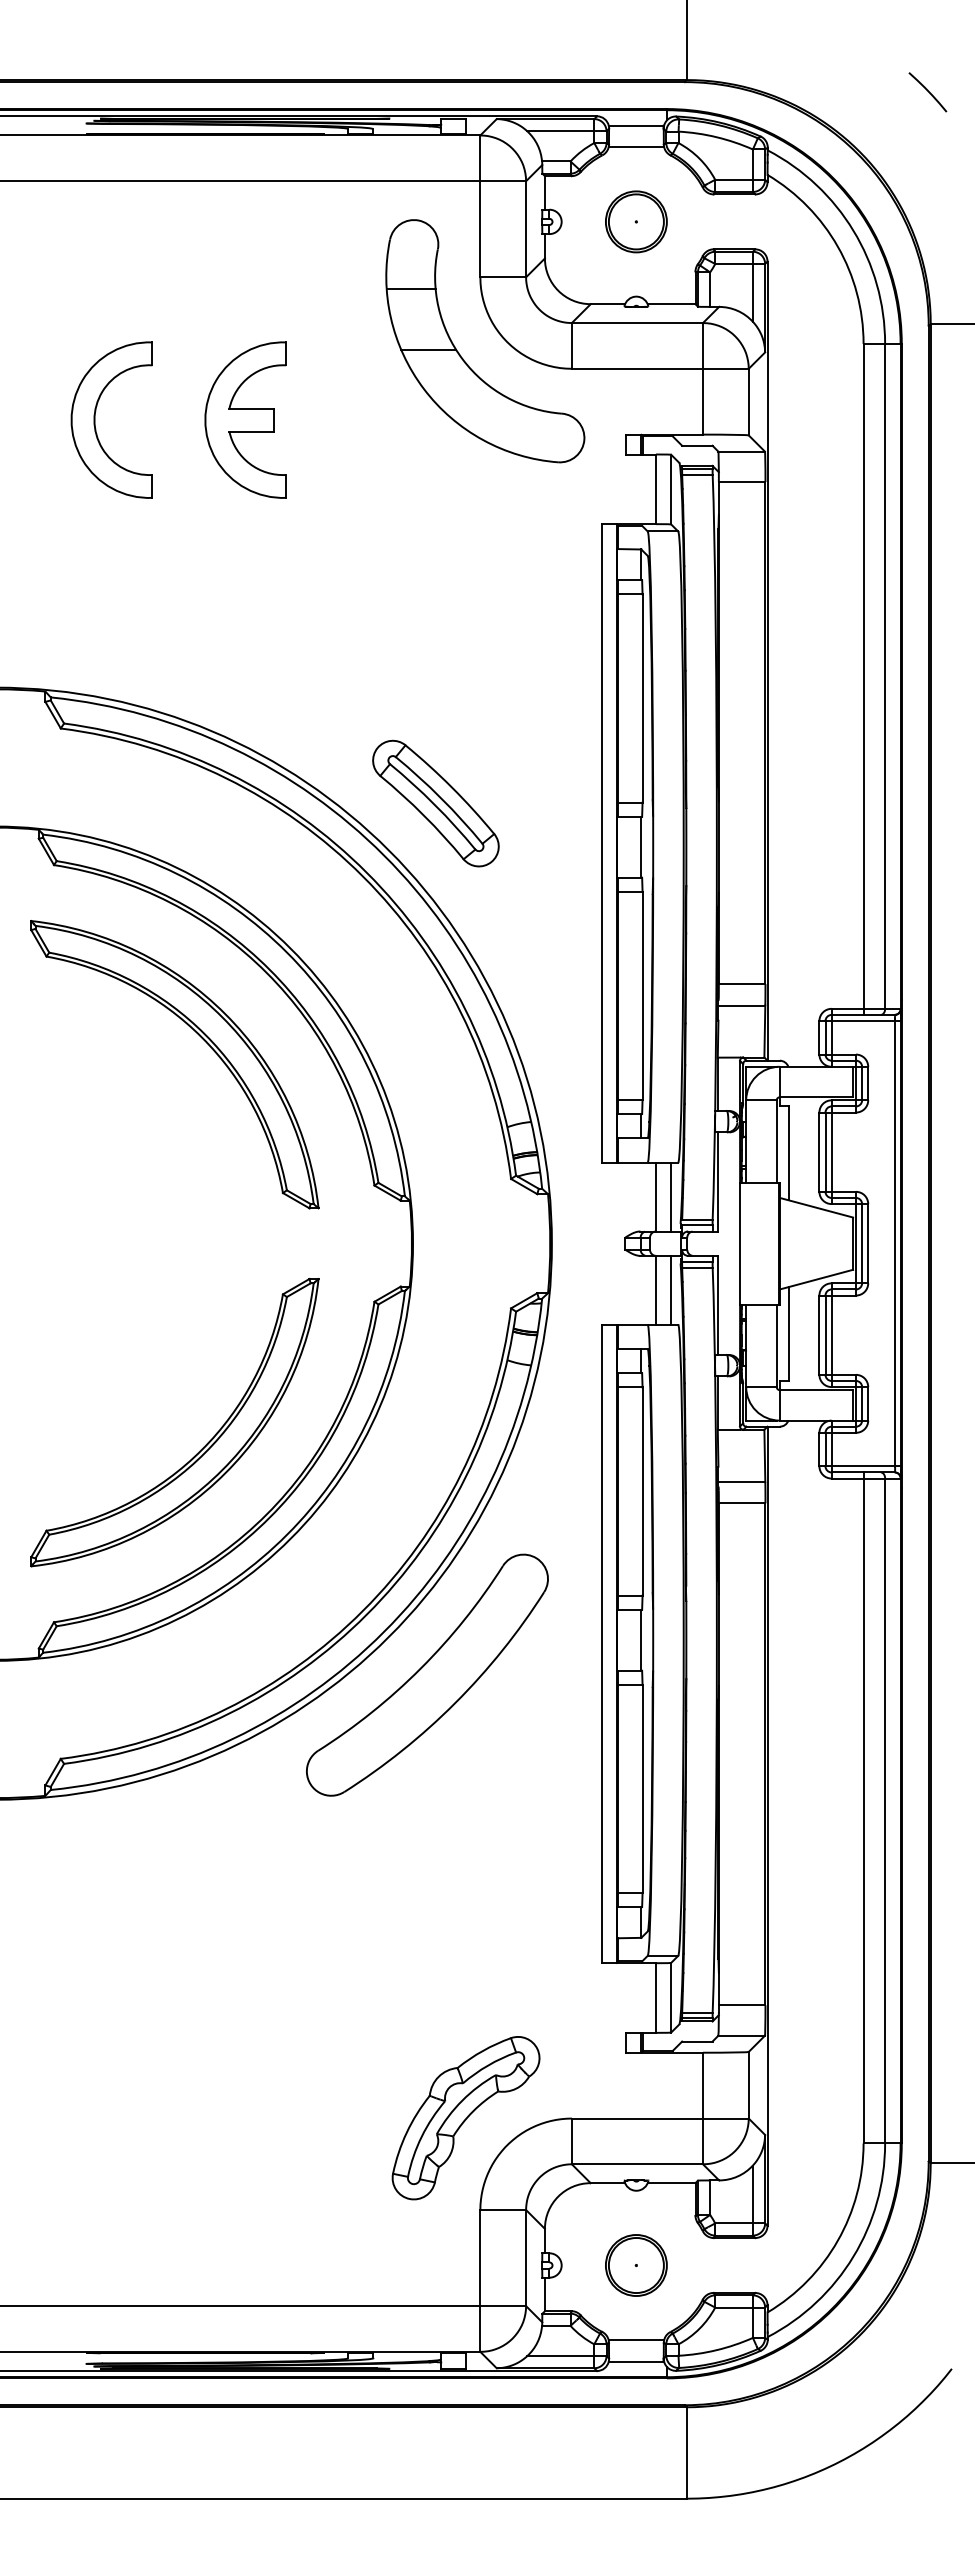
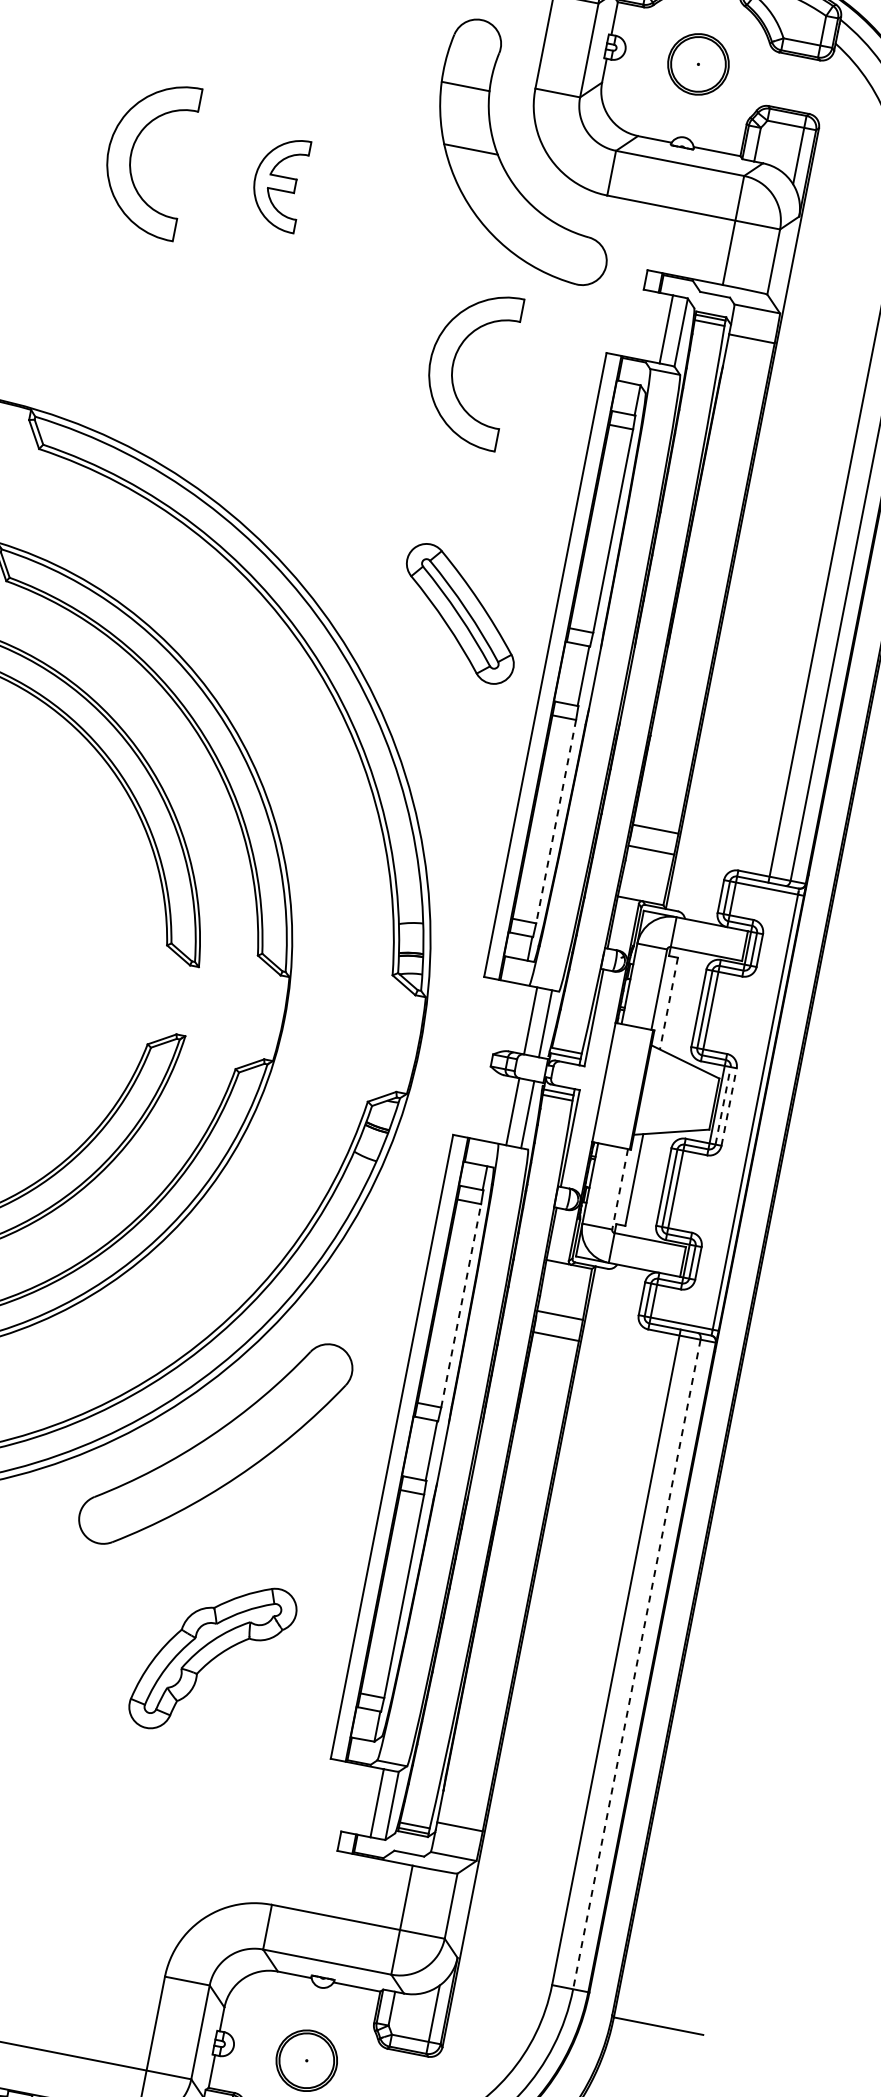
part: (245, 419) -> (278, 182), size x0.6
part: (453, 564) -> (454, 364), added
part: (435, 803) -> (459, 613), moved
line: (642, 996) -> (555, 822), solid -> dashed
line: (788, 1153) -> (668, 1003), solid -> dashed
line: (862, 1243) -> (723, 1105), solid -> dashed
line: (868, 1243) -> (729, 1106), solid -> dashed
line: (776, 1346) -> (619, 1189), solid -> dashed
line: (642, 1491) -> (461, 1305), solid -> dashed
line: (885, 1811) -> (637, 1665), solid -> dashed
part: (465, 2118) -> (212, 1658), moved

